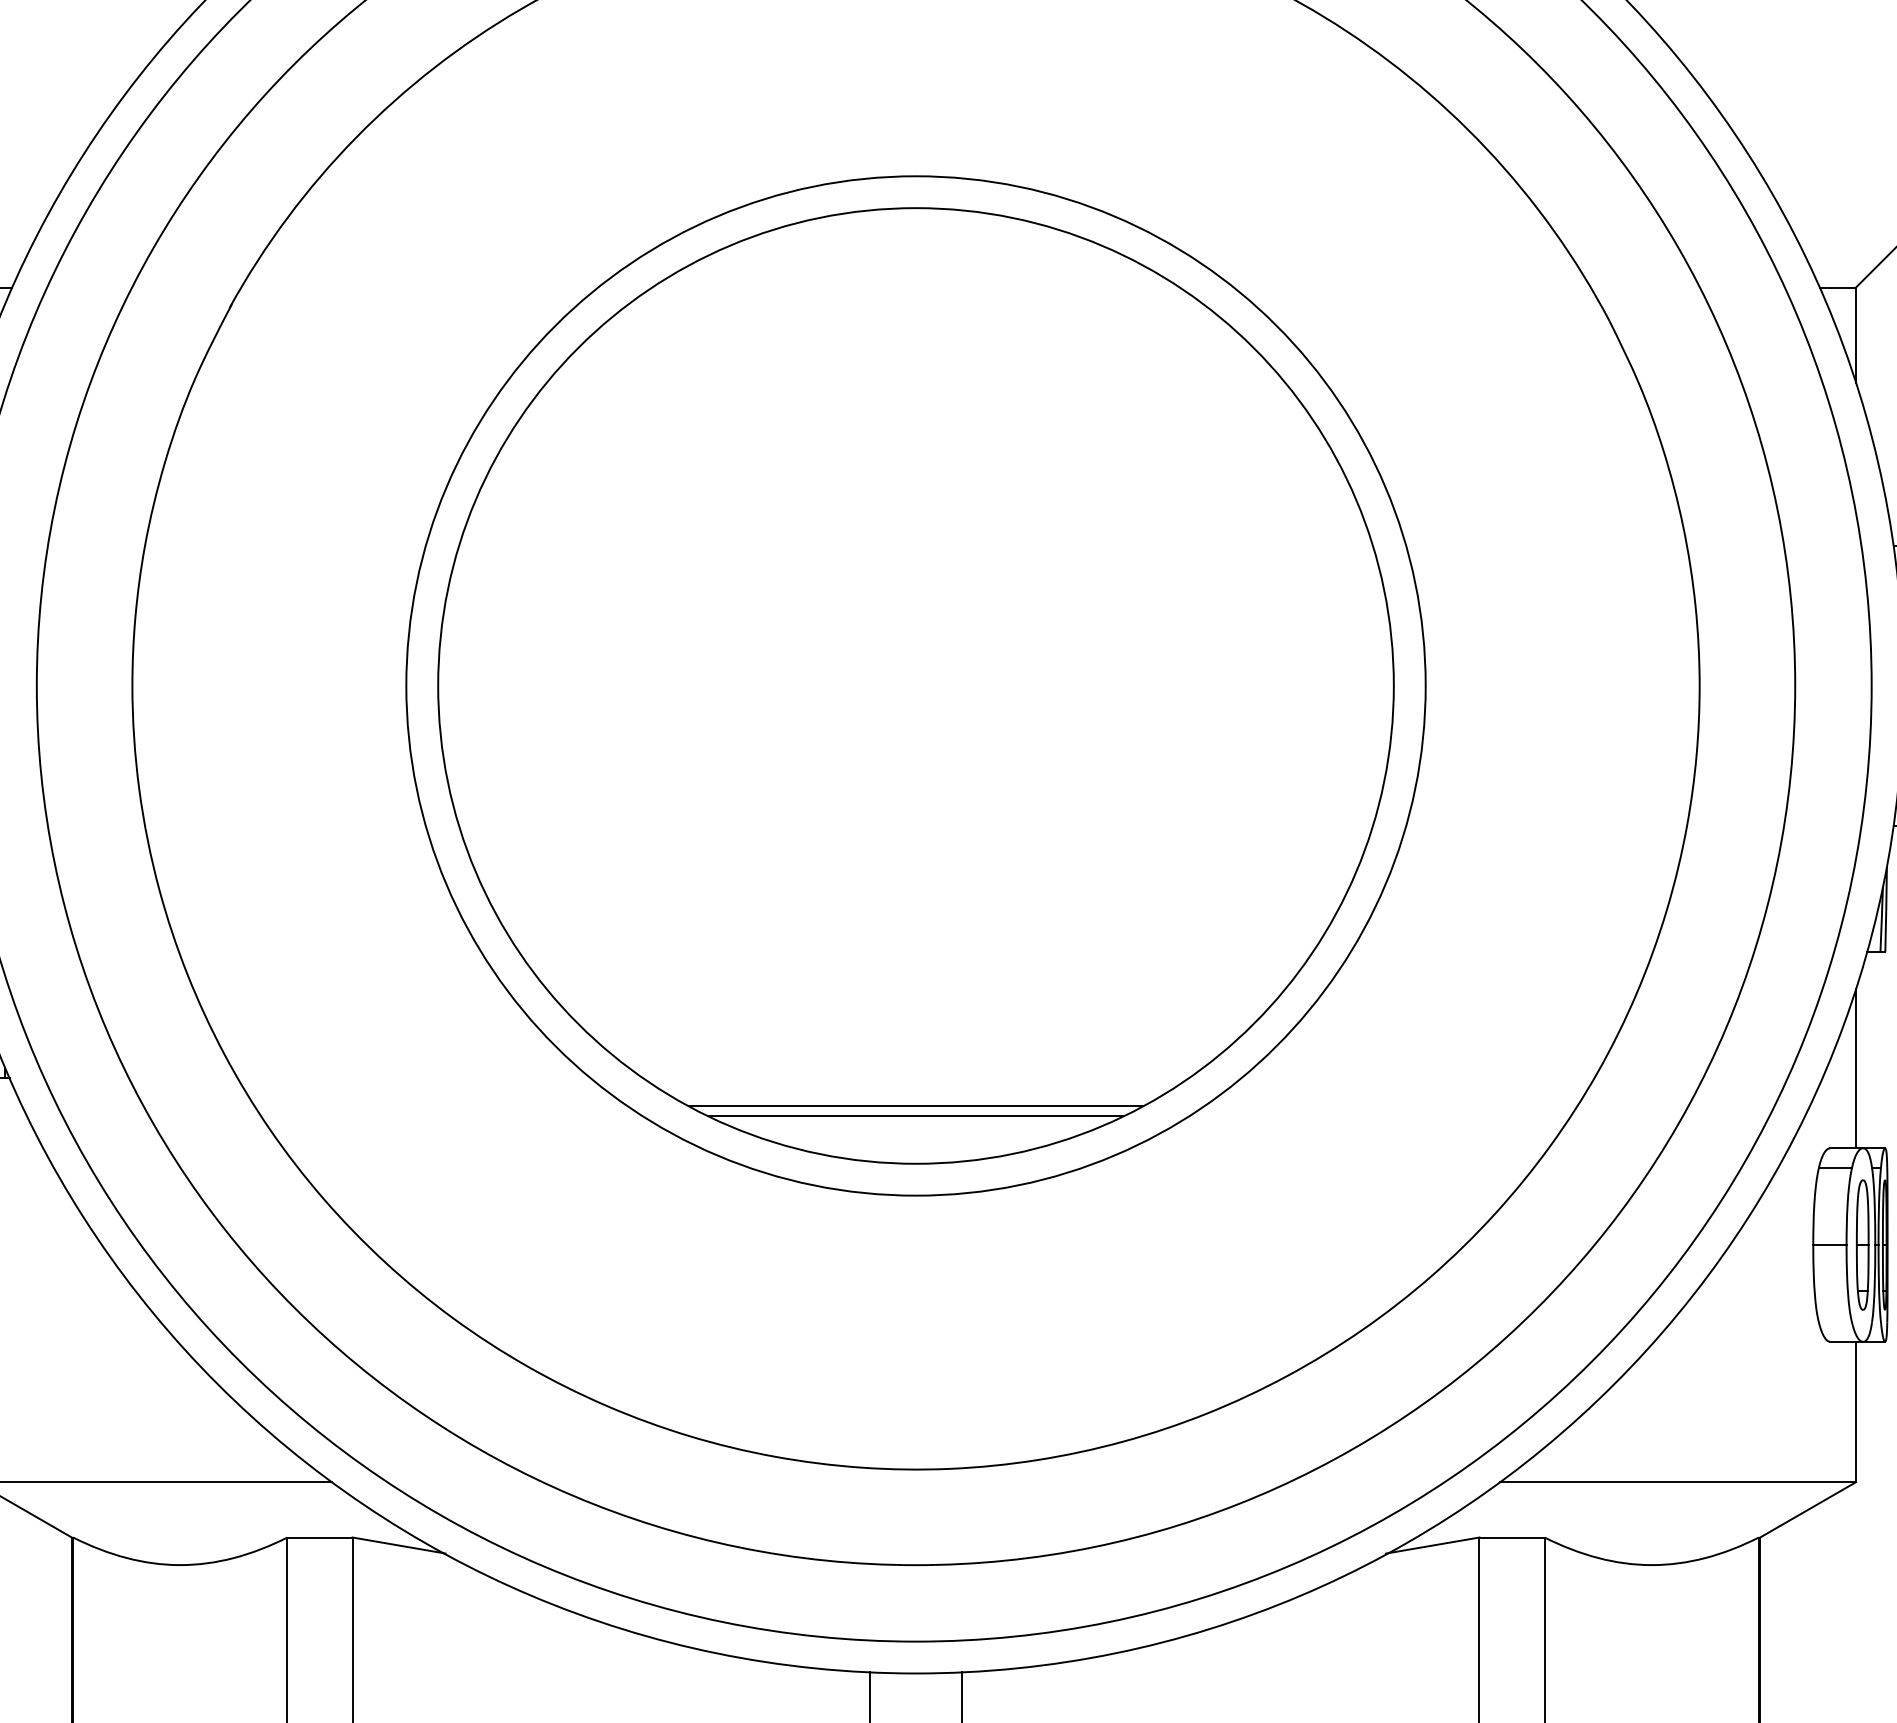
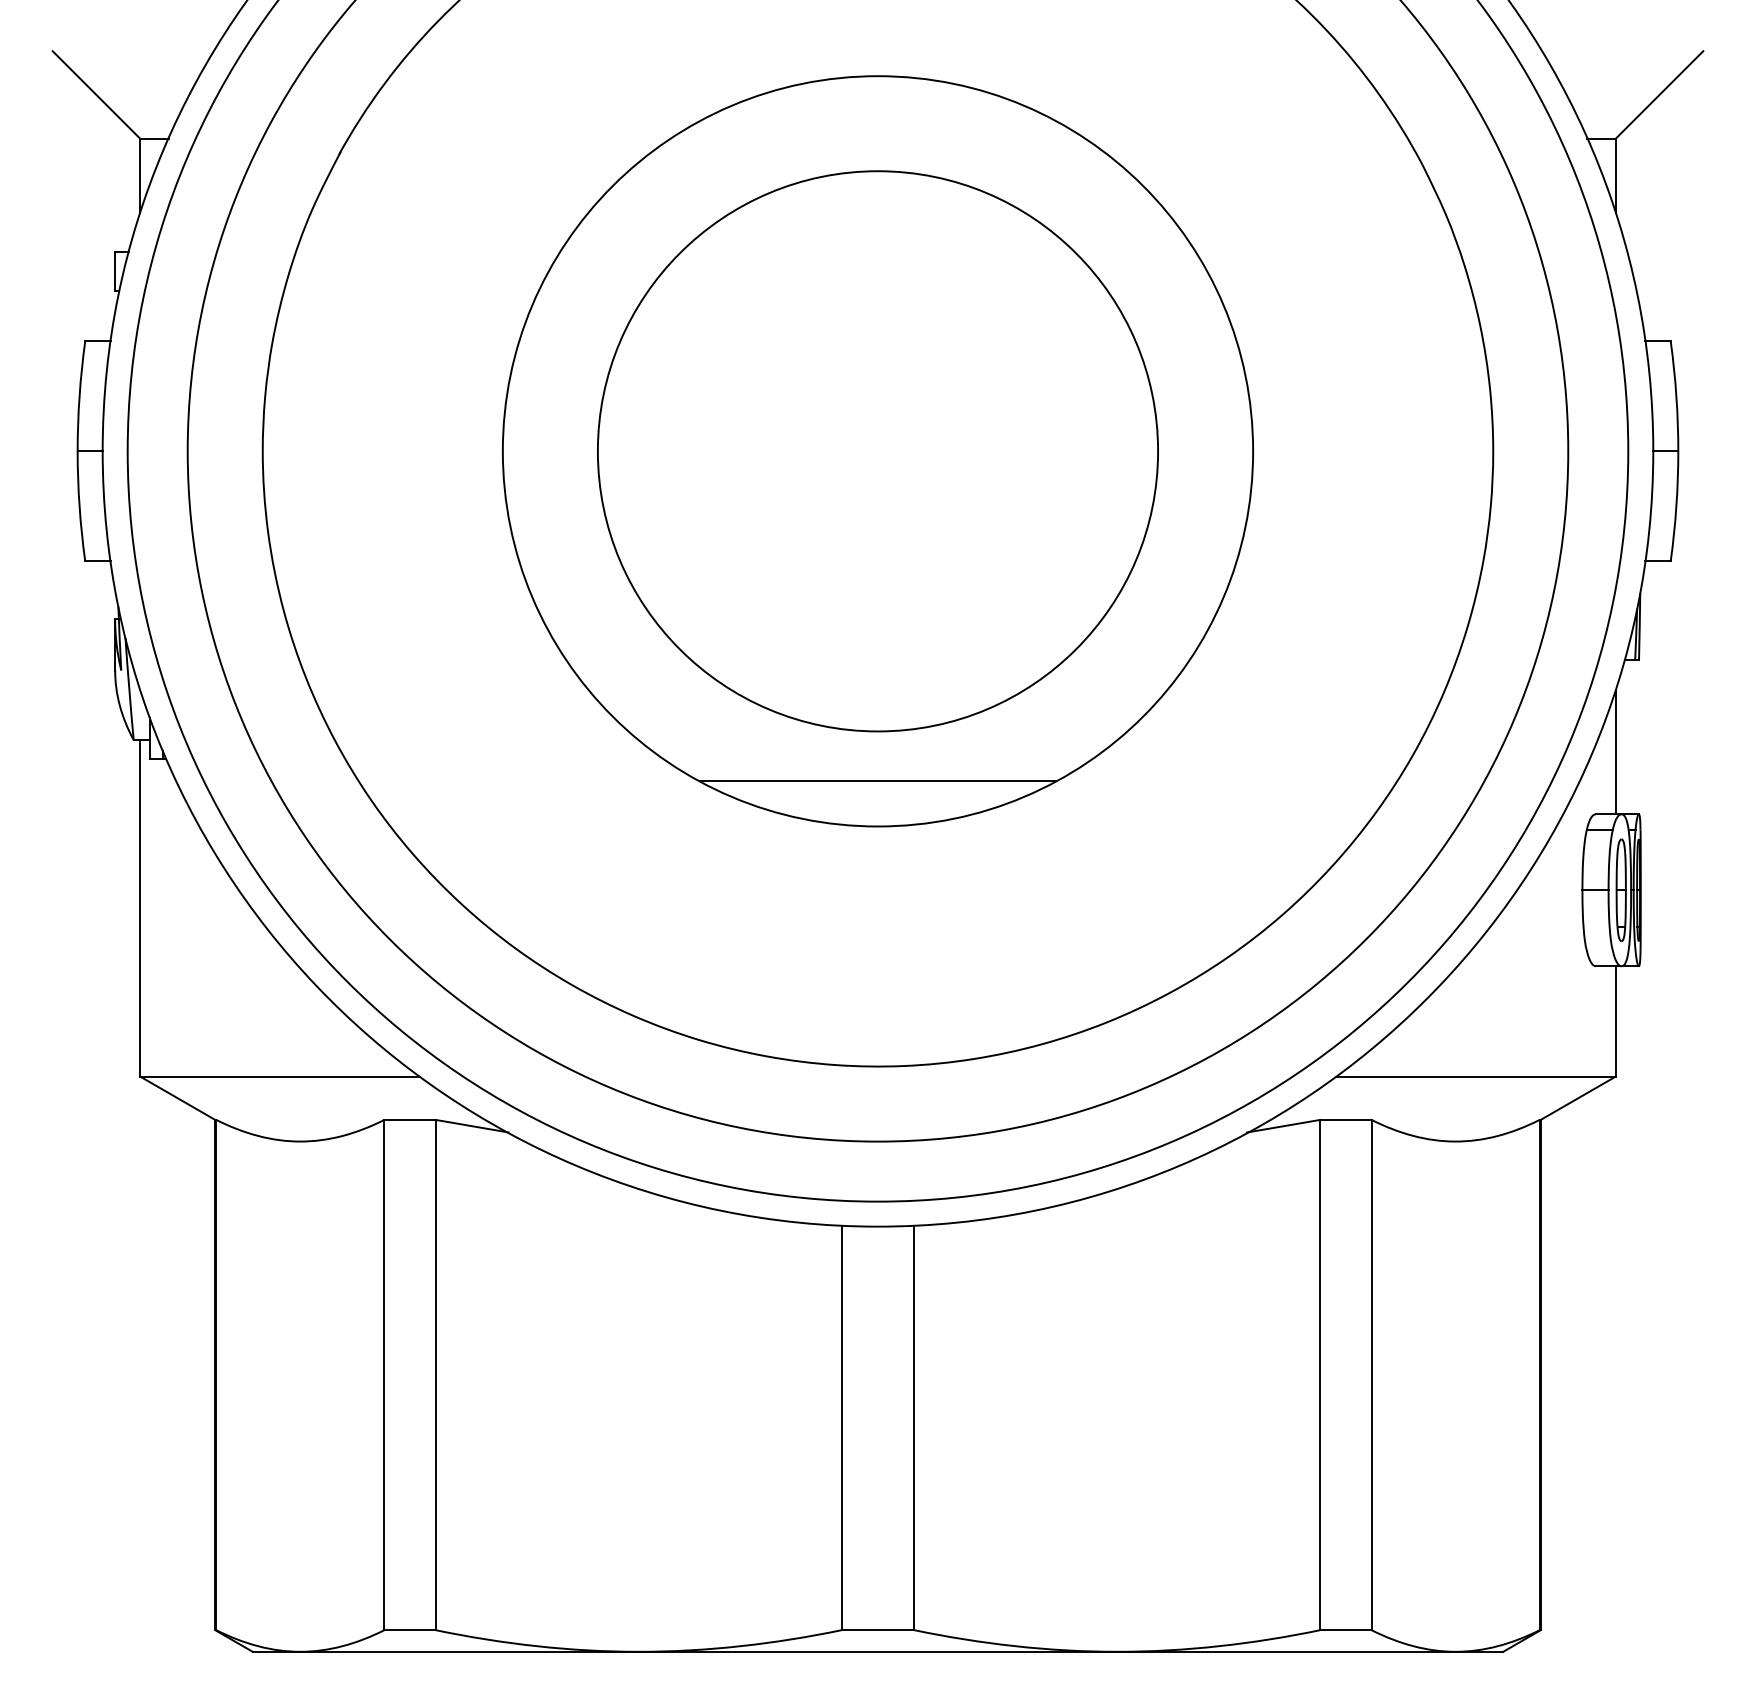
circle: (915, 686) -> (877, 451), size x0.7
line: (915, 1115) -> (877, 788), removed

